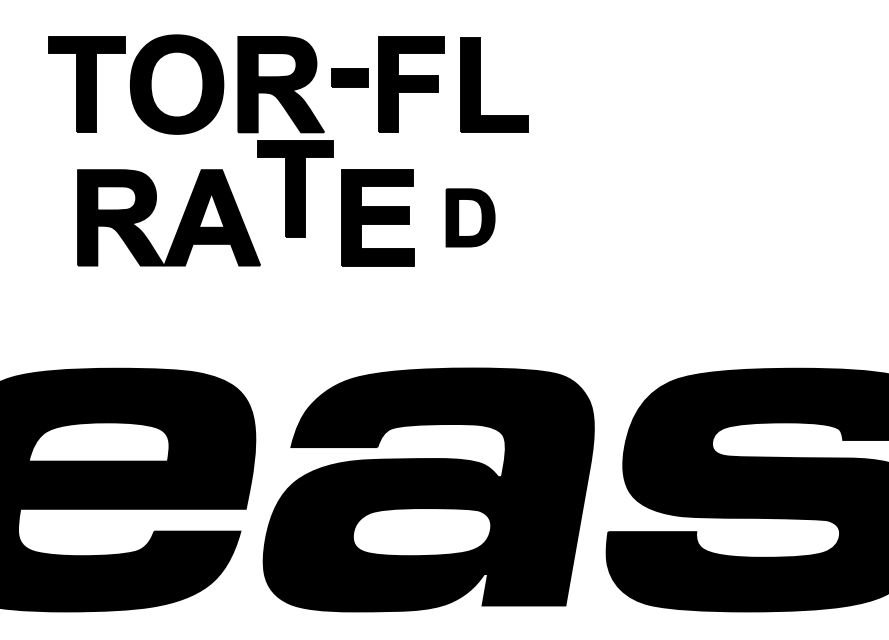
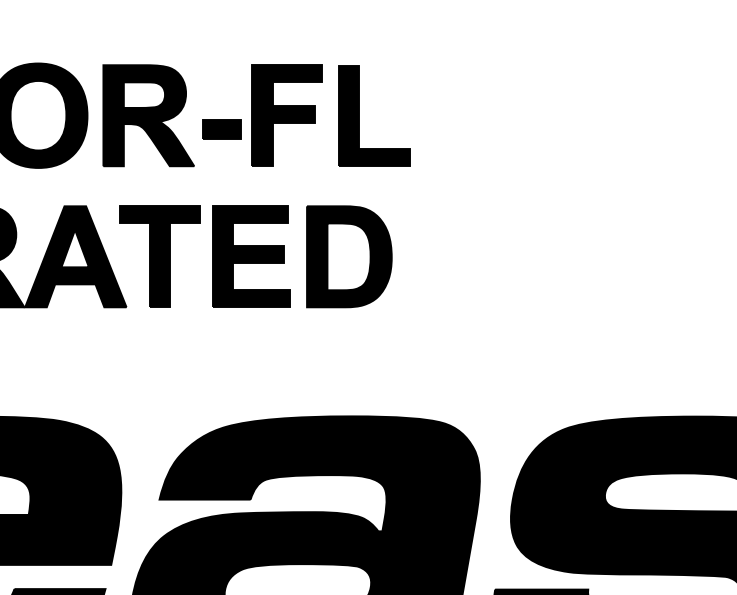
part: (349, 77) -> (221, 129), moved
part: (295, 188) -> (159, 256), moved
part: (470, 217) -> (349, 256), size x1.67

